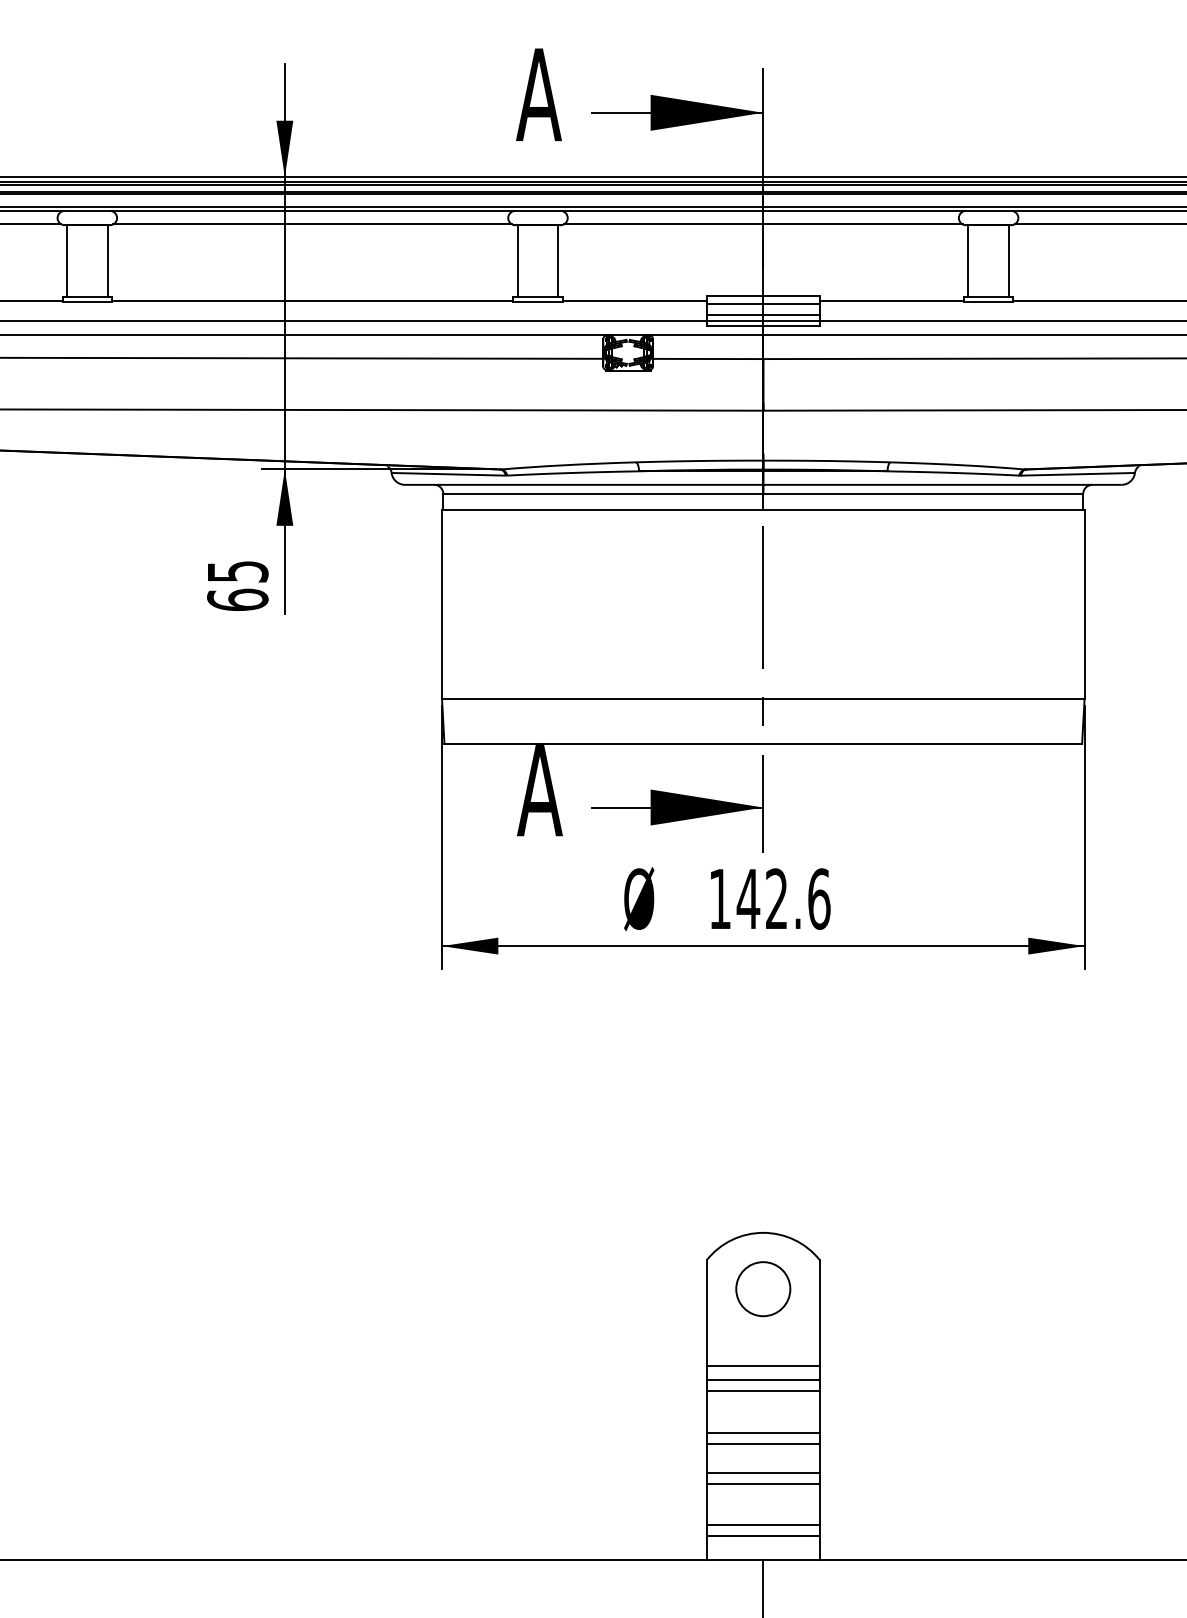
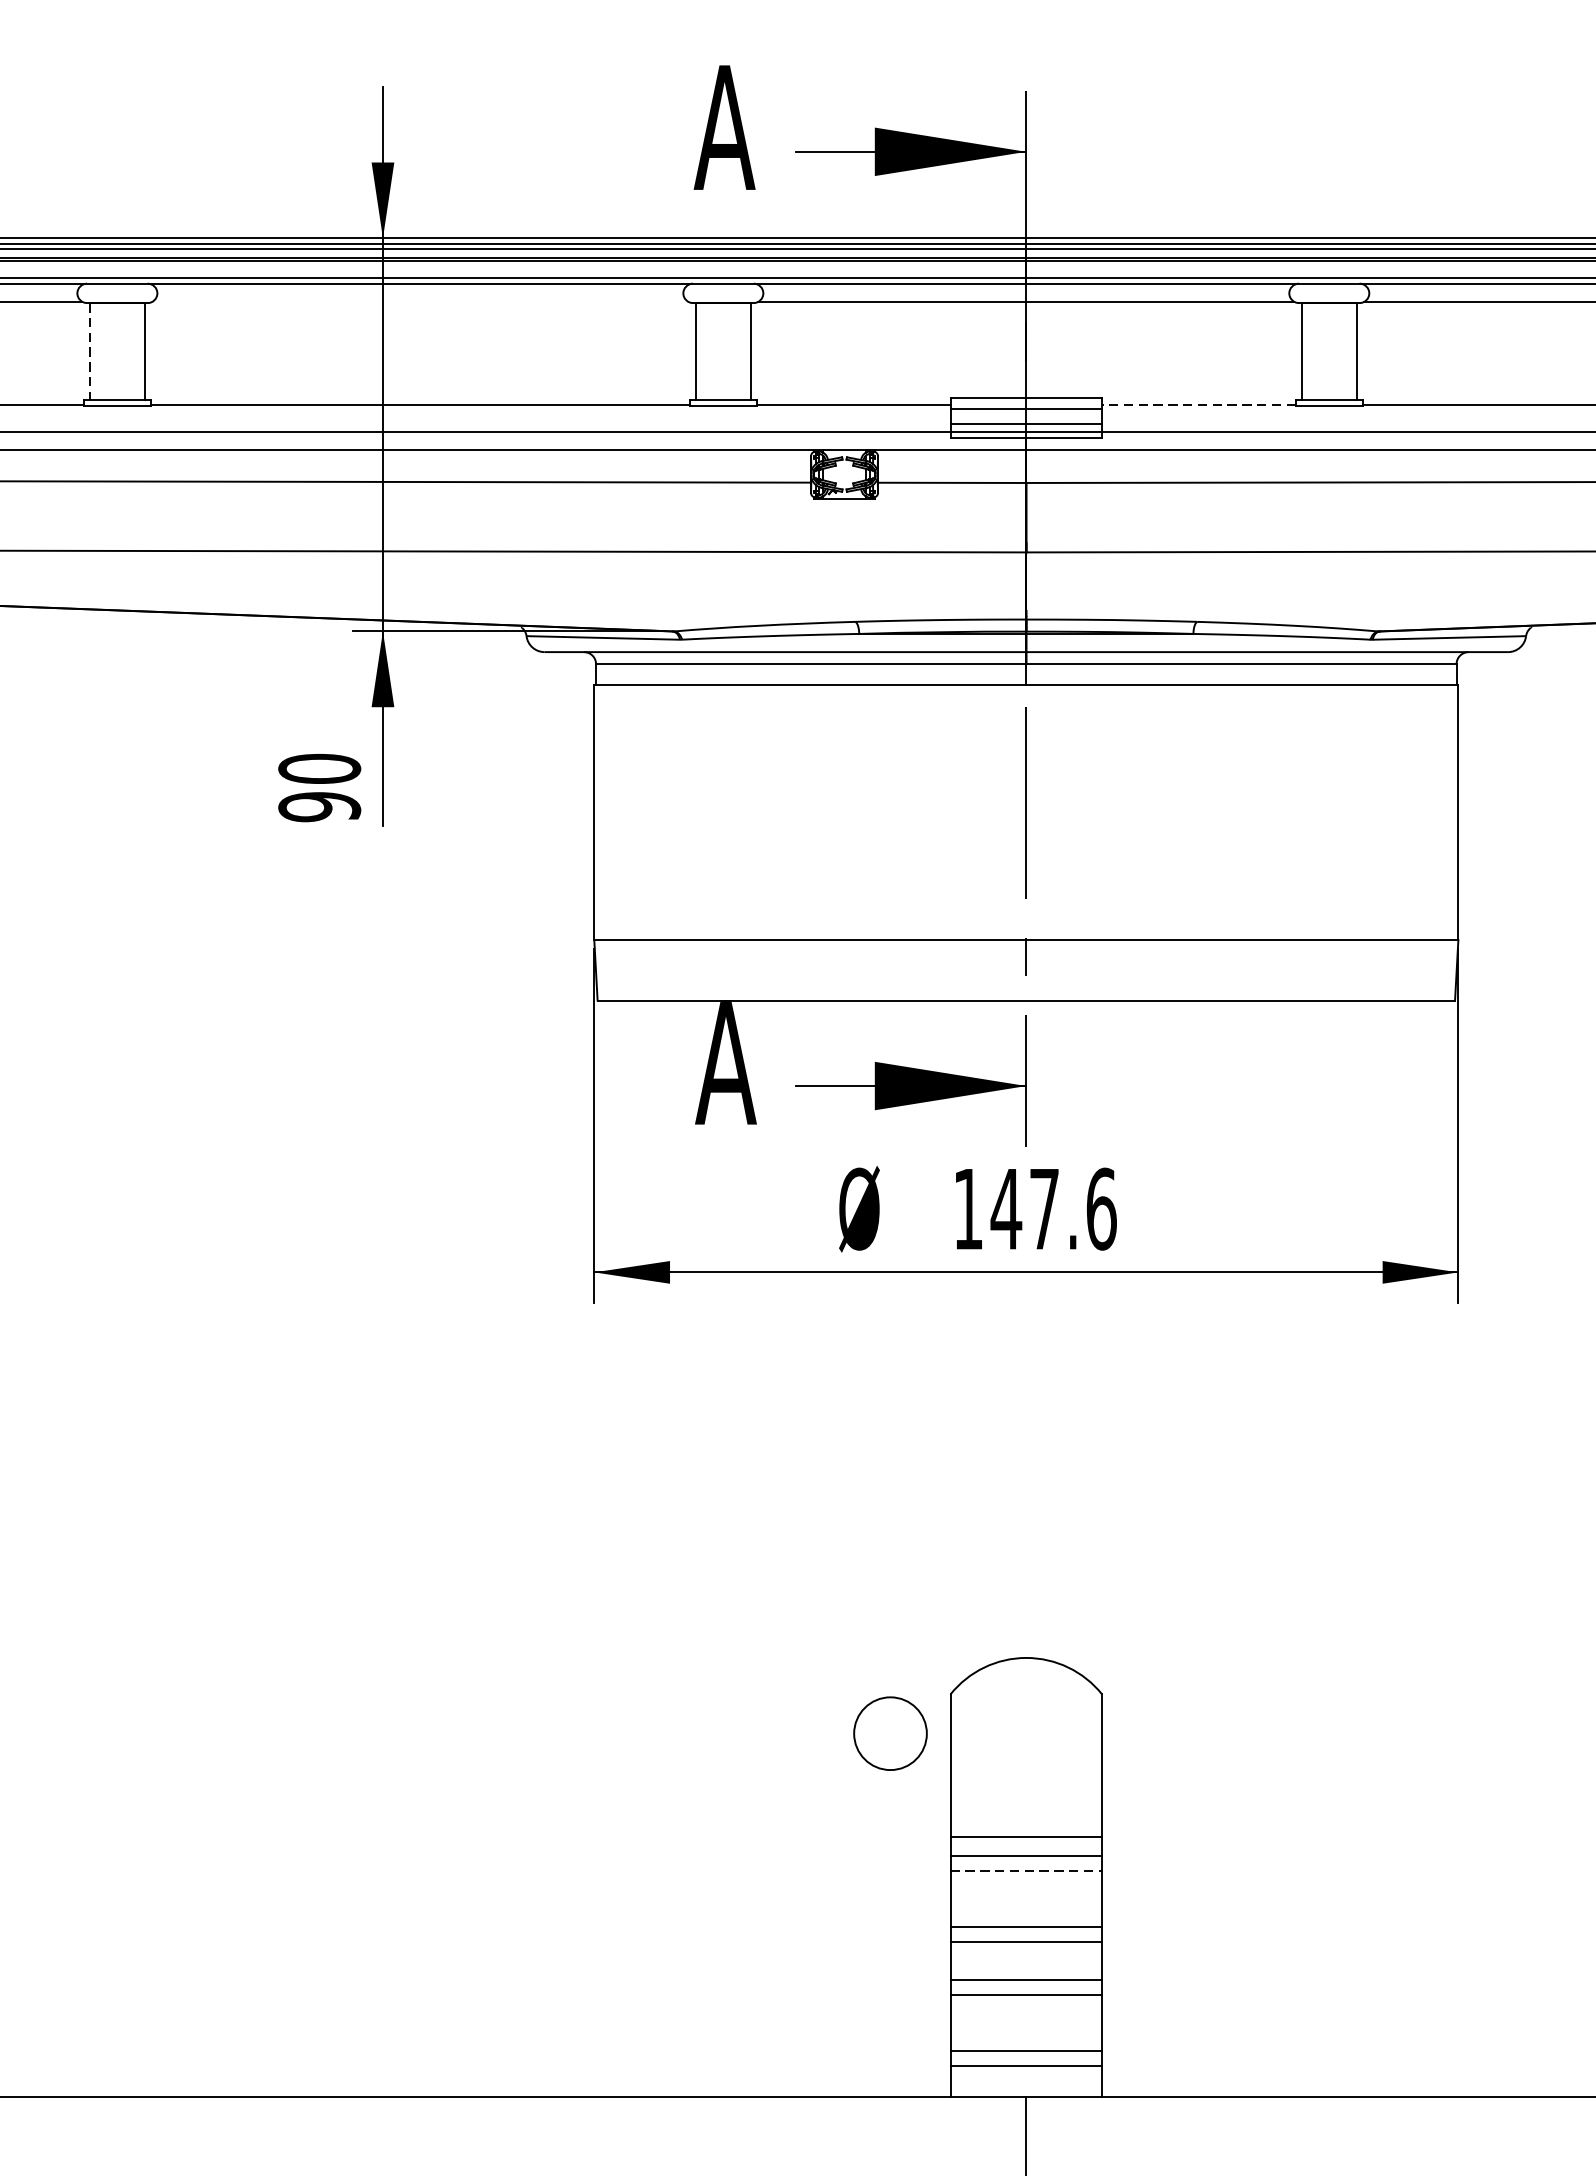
line: (312, 224) -> (420, 302), removed
line: (67, 261) -> (90, 351), solid -> dashed
line: (891, 301) -> (1198, 405), solid -> dashed
text: (237, 585) -> (319, 787), 65 -> 90
text: (776, 898) -> (1044, 1208), 142.6 -> 147.6
circle: (763, 1289) -> (890, 1734), moved
line: (763, 1391) -> (1026, 1871), solid -> dashed

